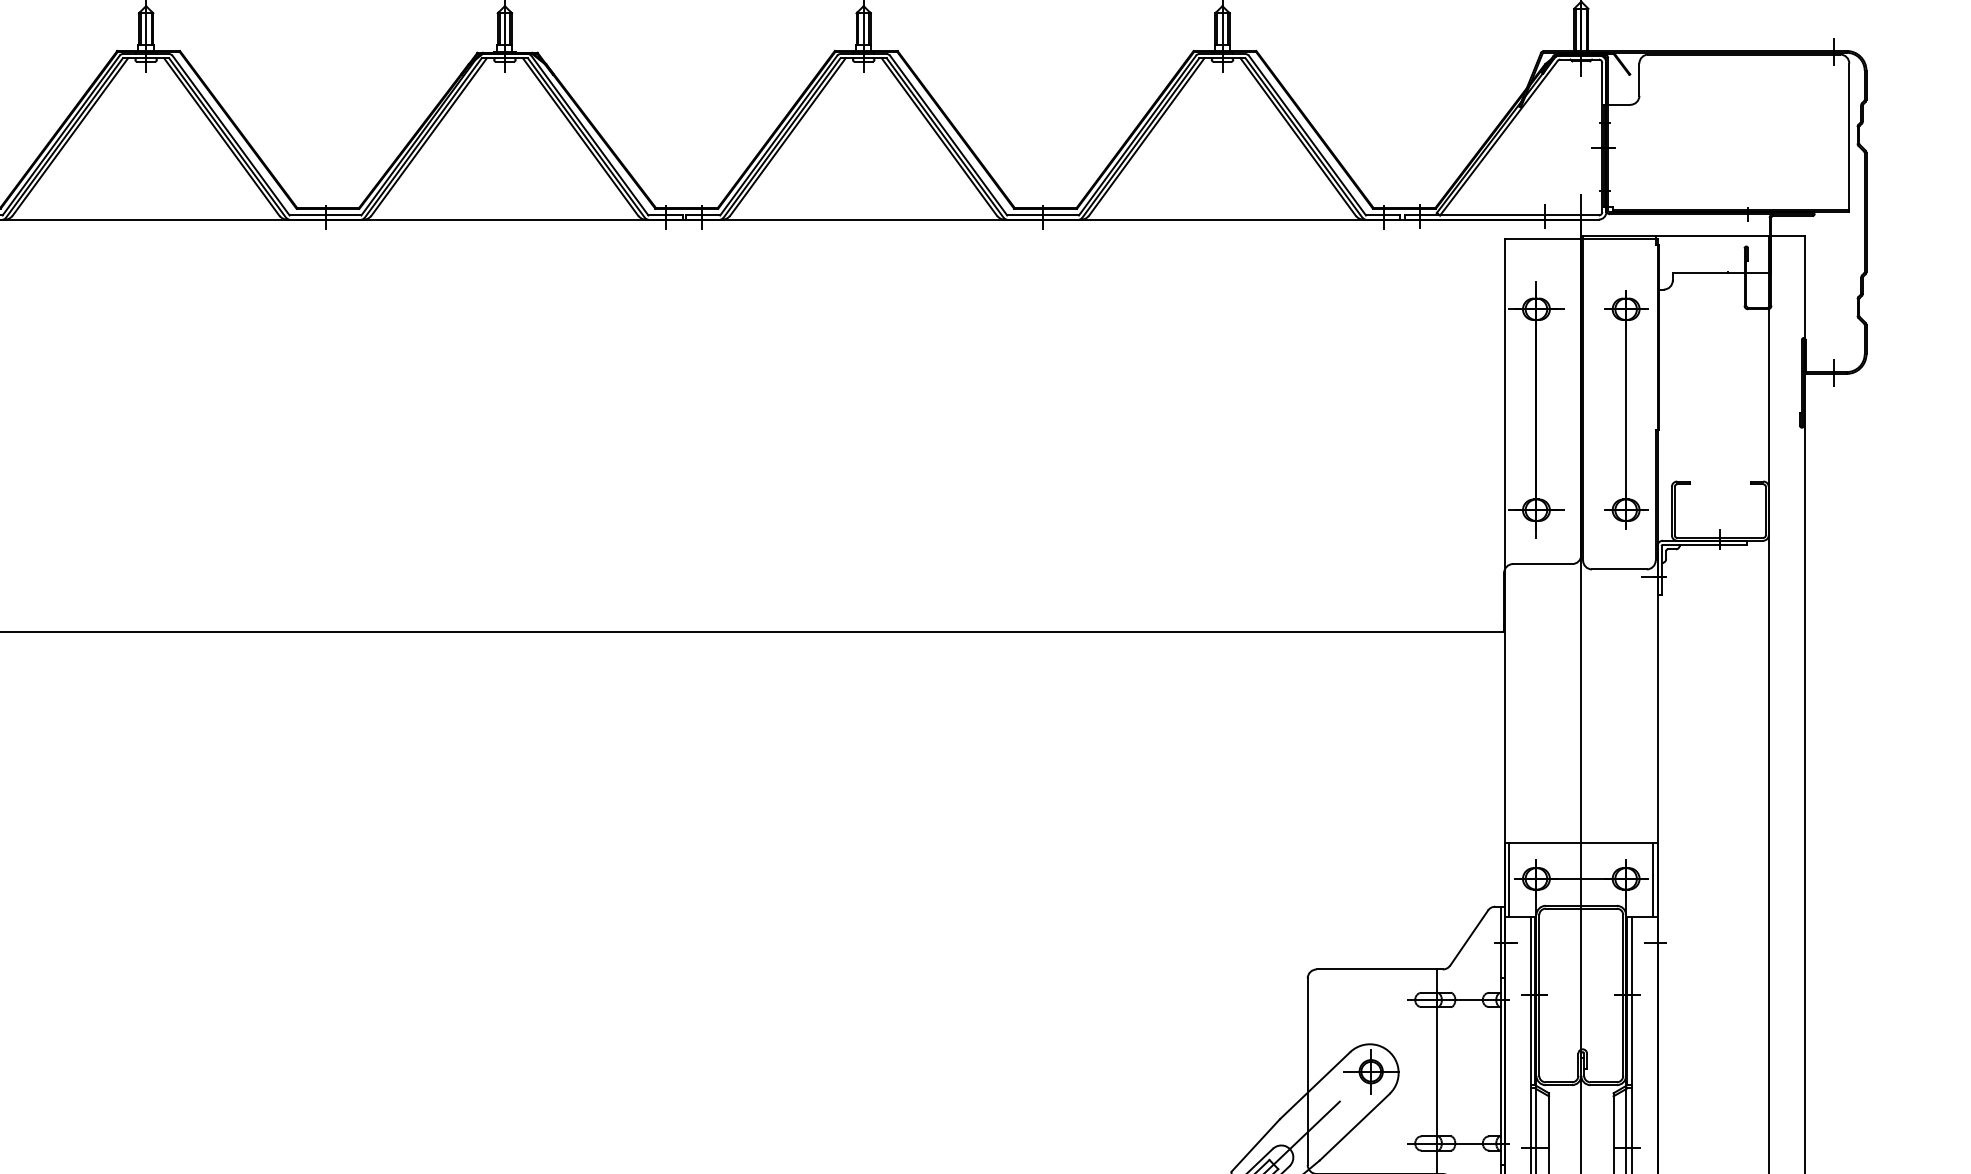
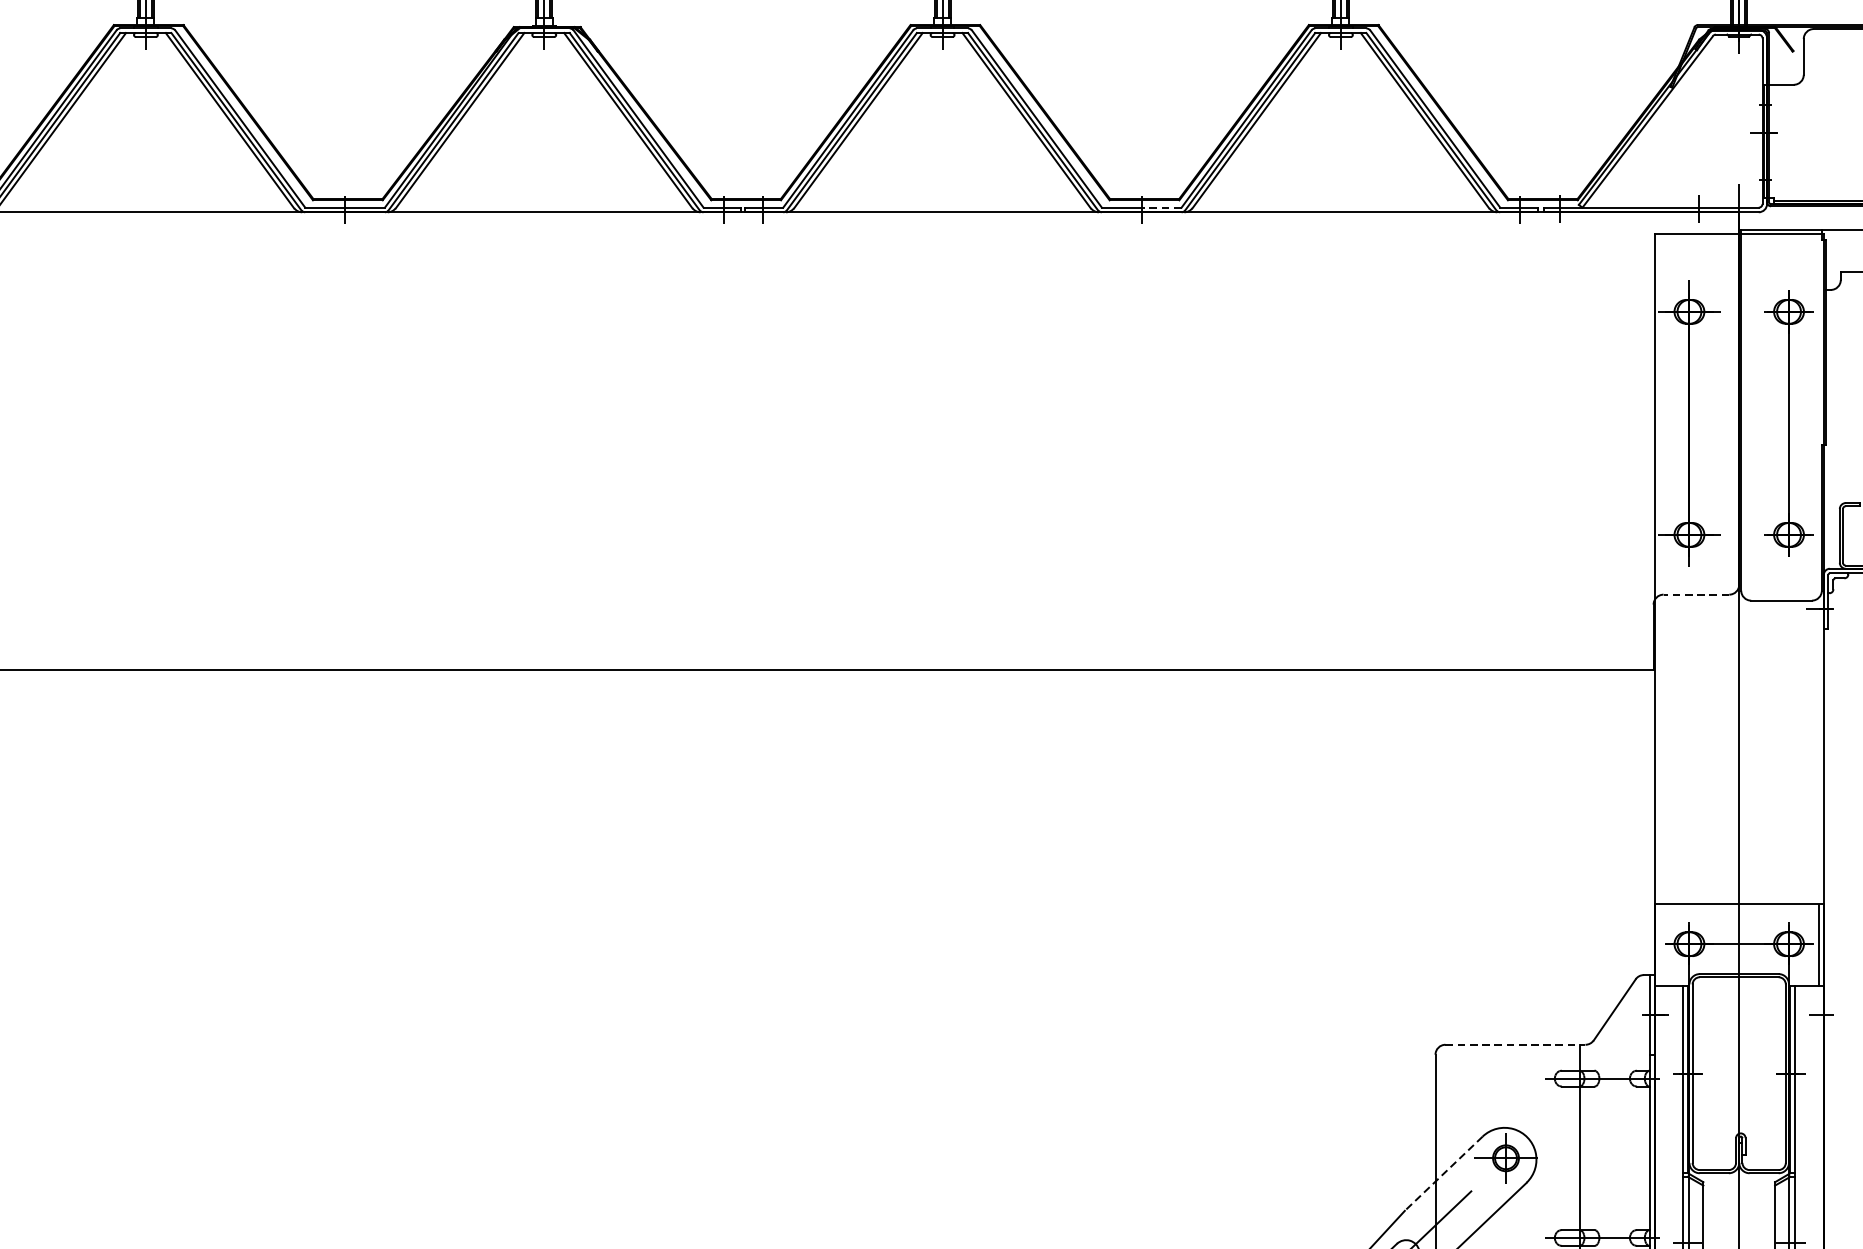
line: (1061, 215) -> (1162, 207), solid -> dashed
line: (1542, 564) -> (1696, 595), solid -> dashed
line: (1509, 879) -> (1659, 944), removed
line: (1380, 969) -> (1516, 1044), solid -> dashed
line: (1314, 1085) -> (1443, 1173), solid -> dashed

